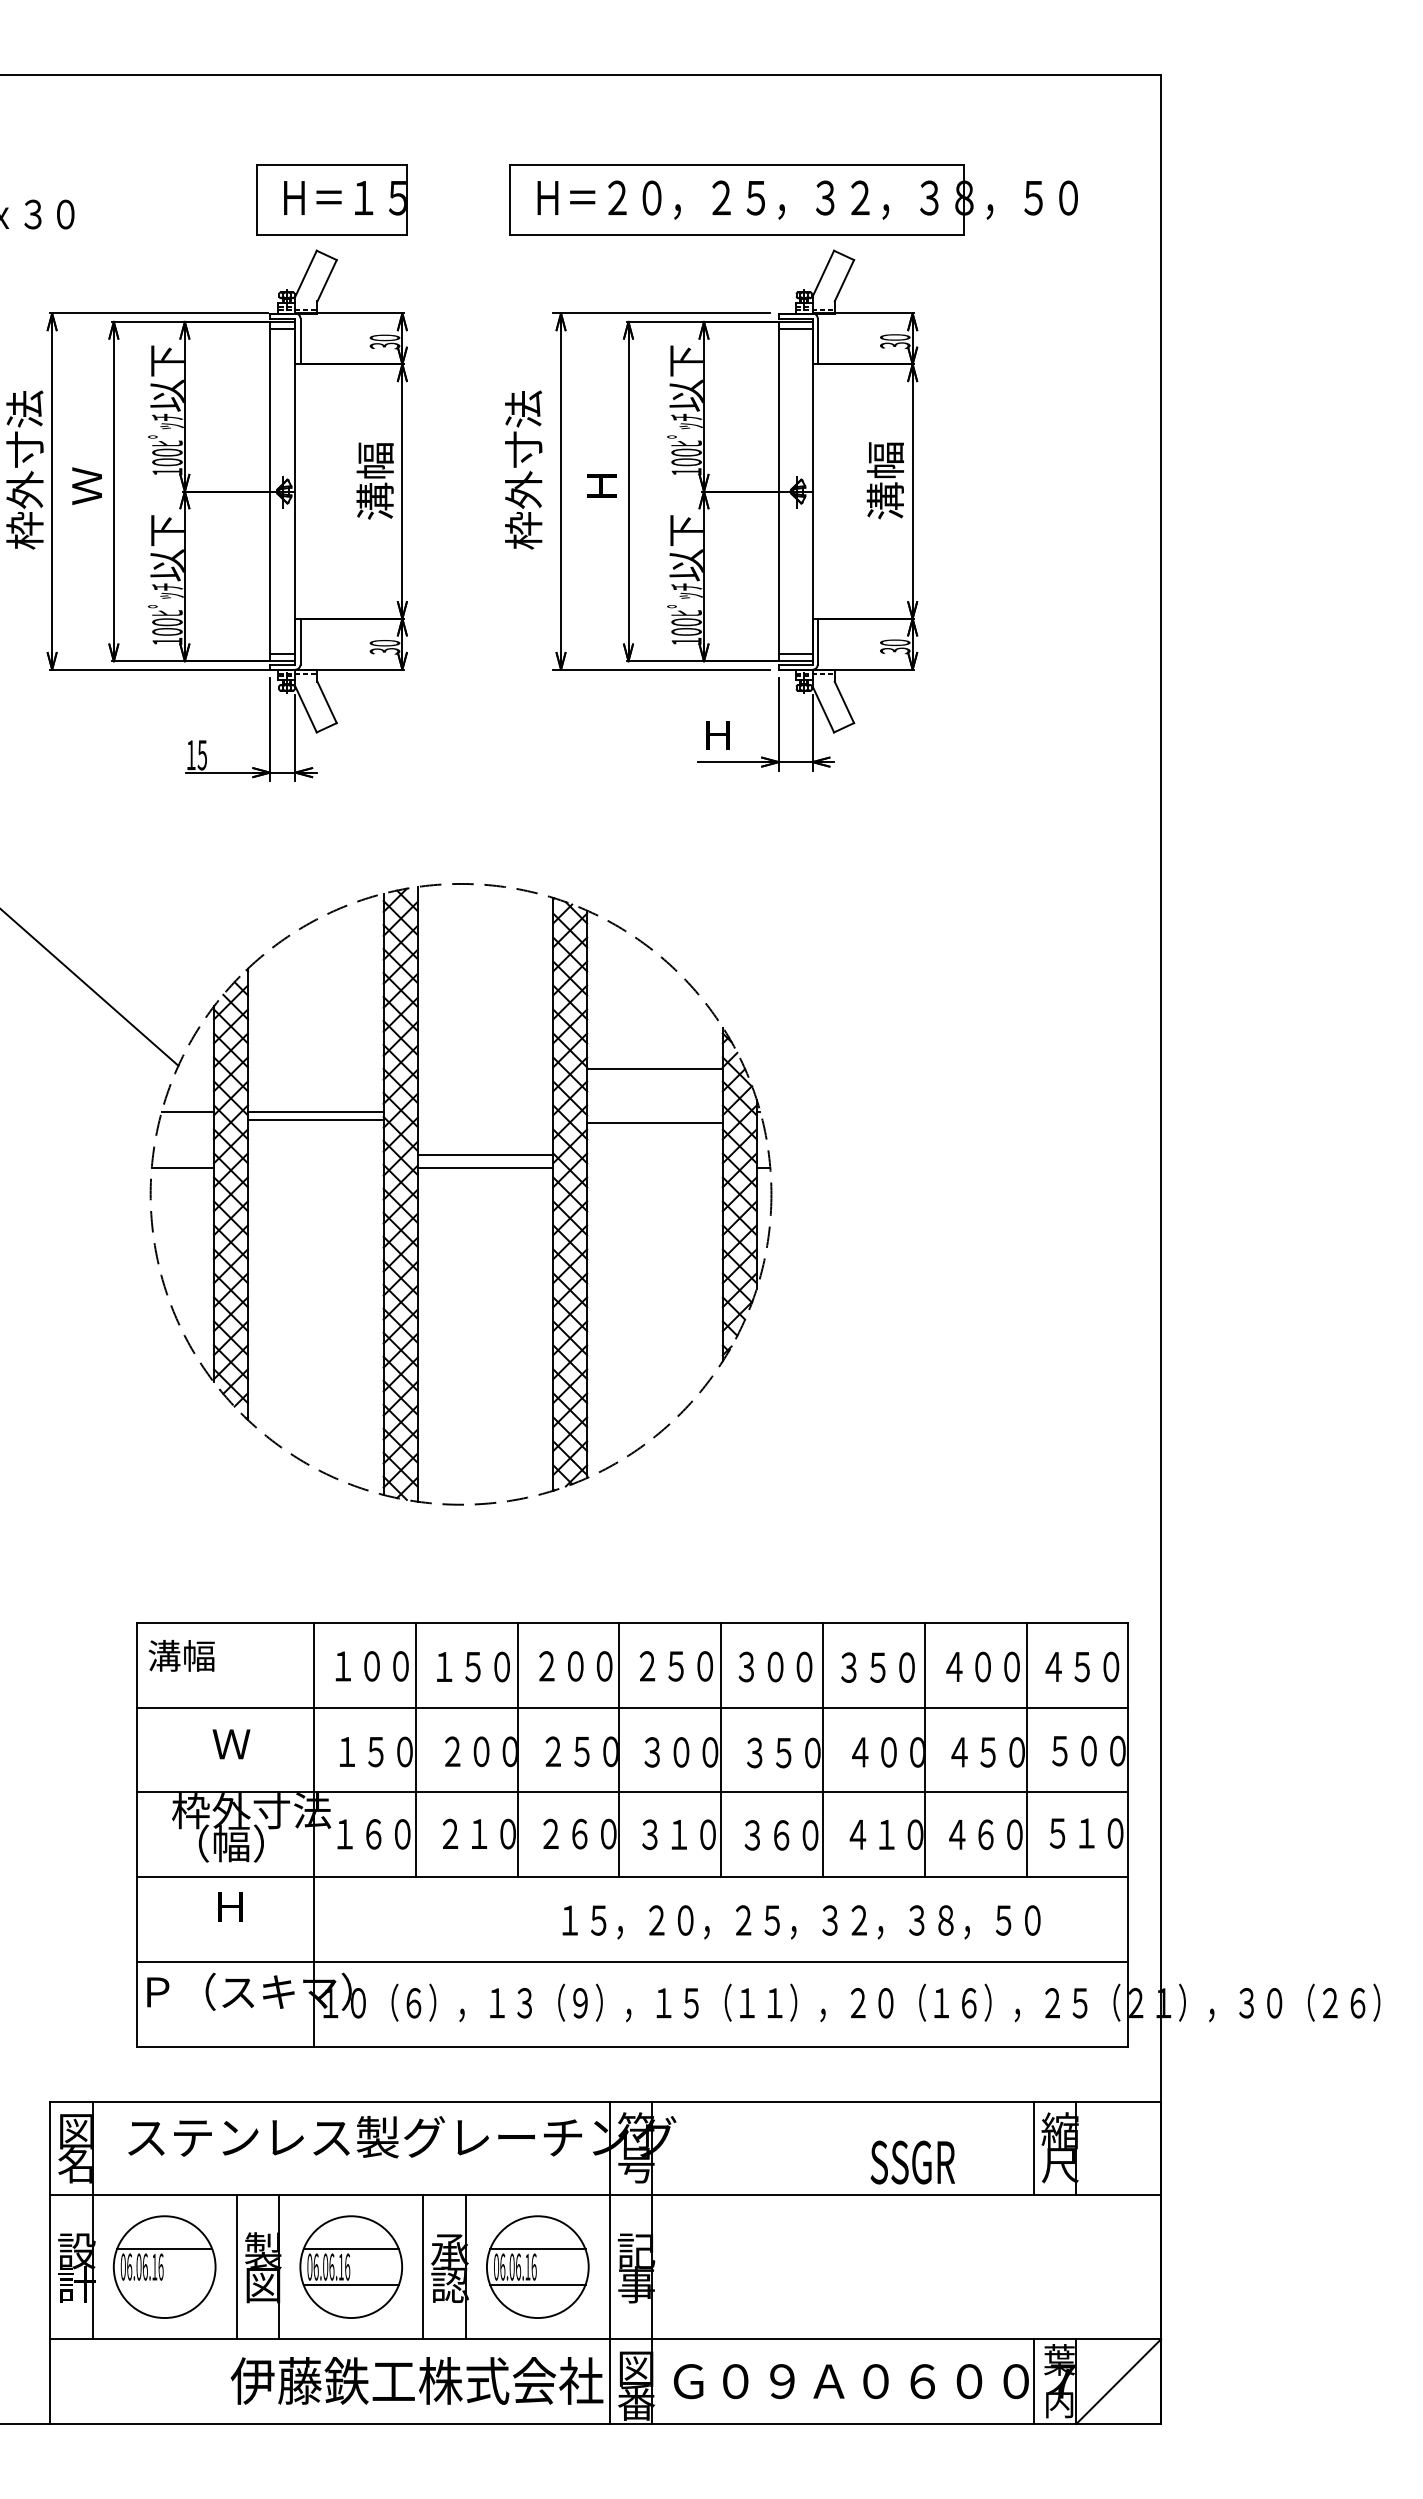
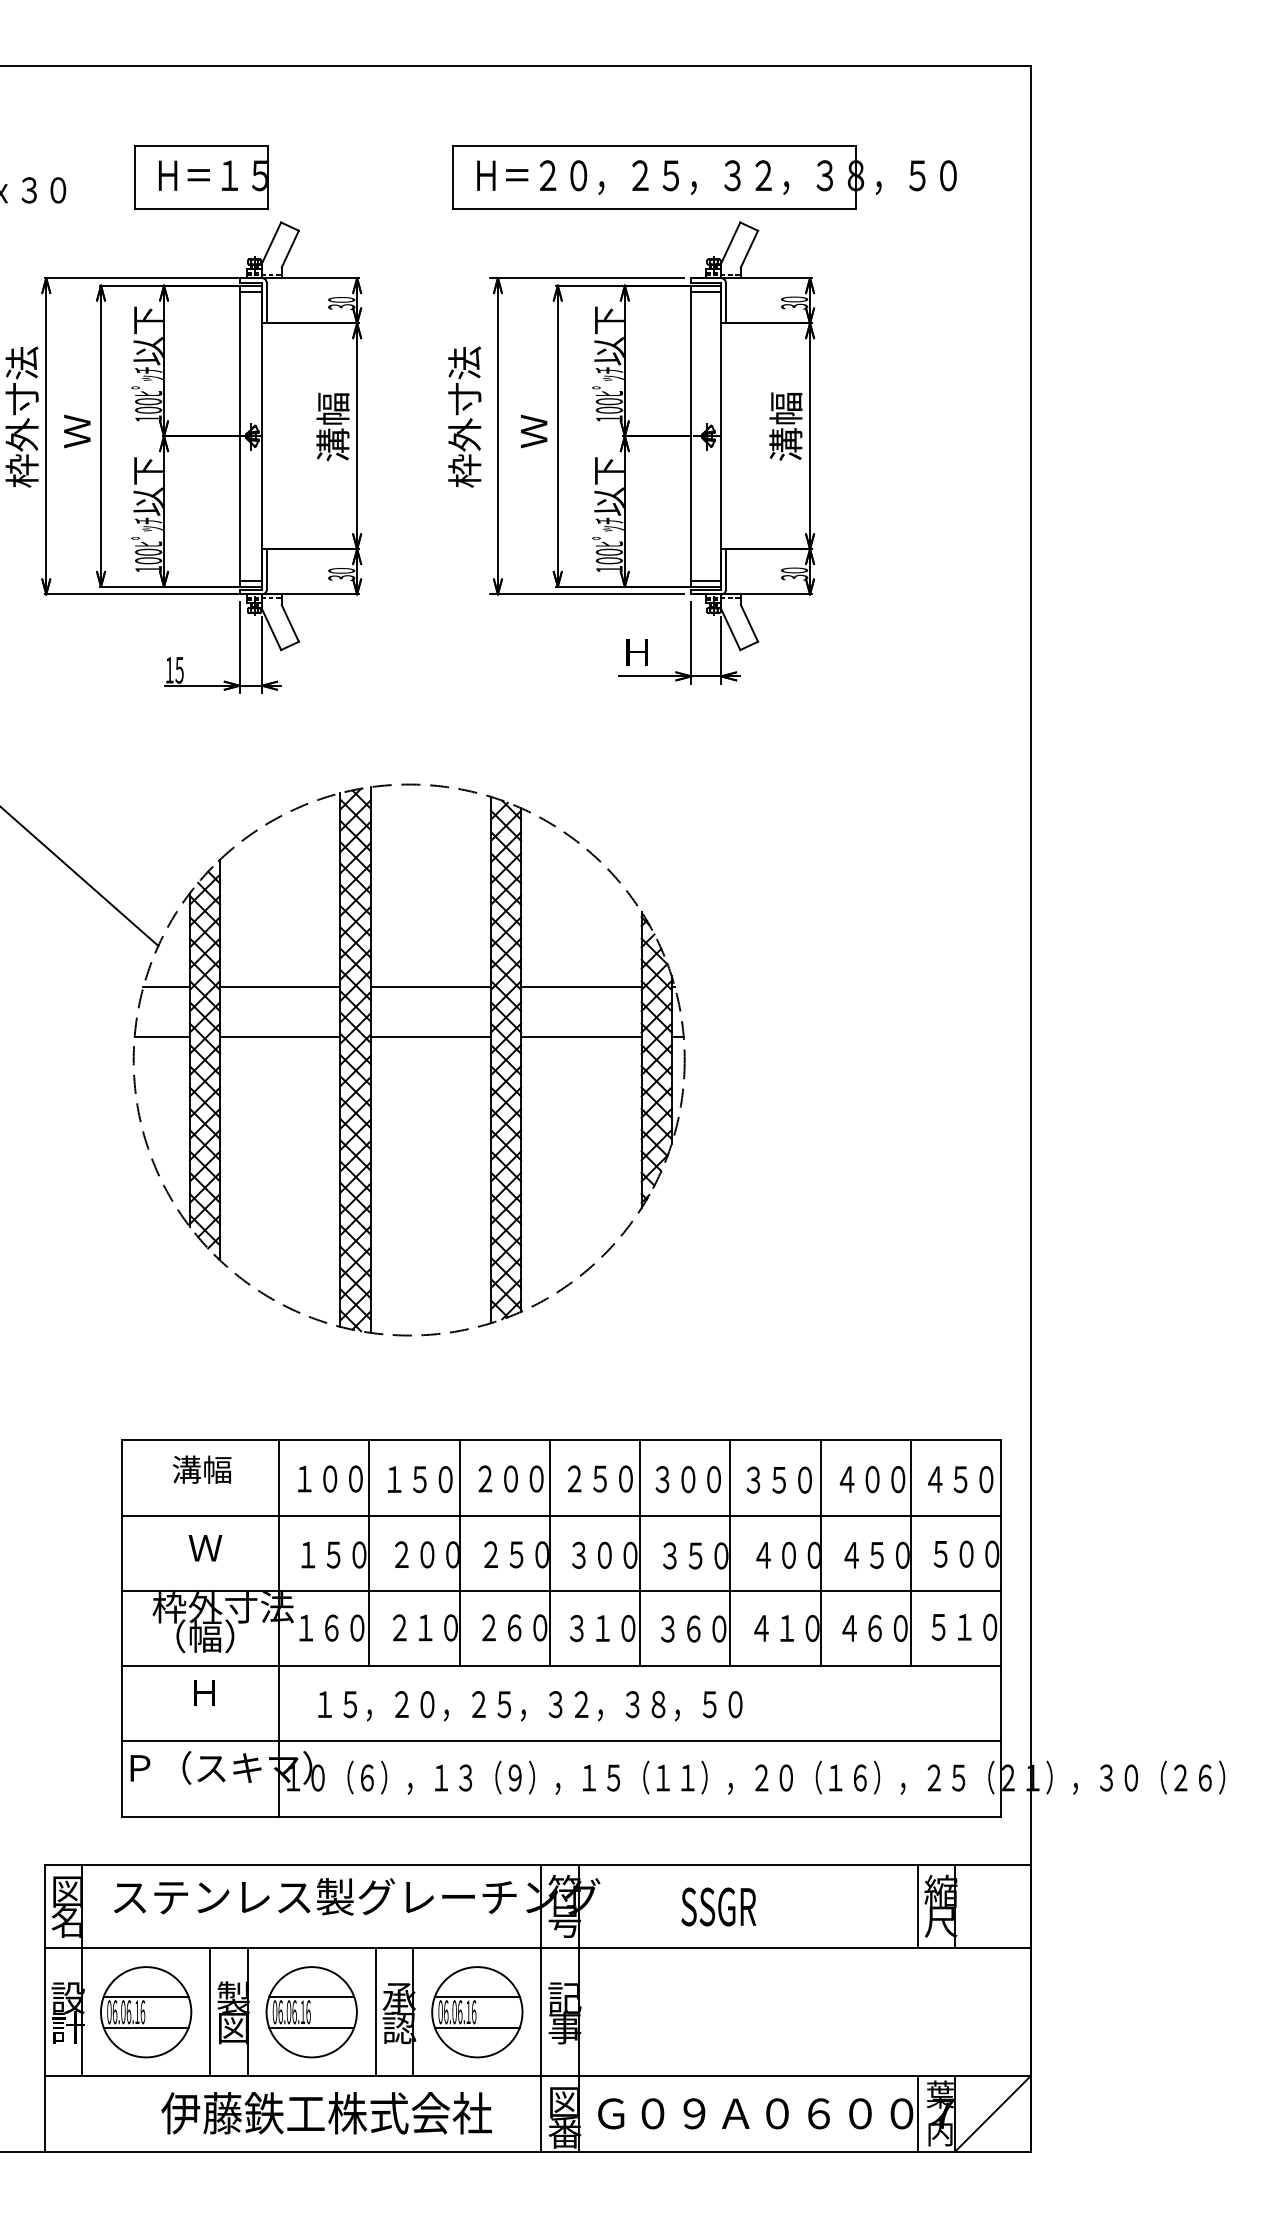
part: (331, 199) -> (201, 177), moved
text: (601, 486) -> (533, 431), Ｈ -> Ｗ
line: (654, 1069) -> (580, 987), moved
line: (315, 1120) -> (280, 1037), moved
line: (654, 1123) -> (580, 1037), moved
line: (485, 1155) -> (430, 987), moved
text: (181, 1655) -> (201, 1469), moved
text: (801, 1922) -> (530, 1706), moved
text: (912, 2162) -> (718, 1906), moved
line: (164, 2284) -> (145, 2027), added
text: (416, 2380) -> (326, 2112), moved

